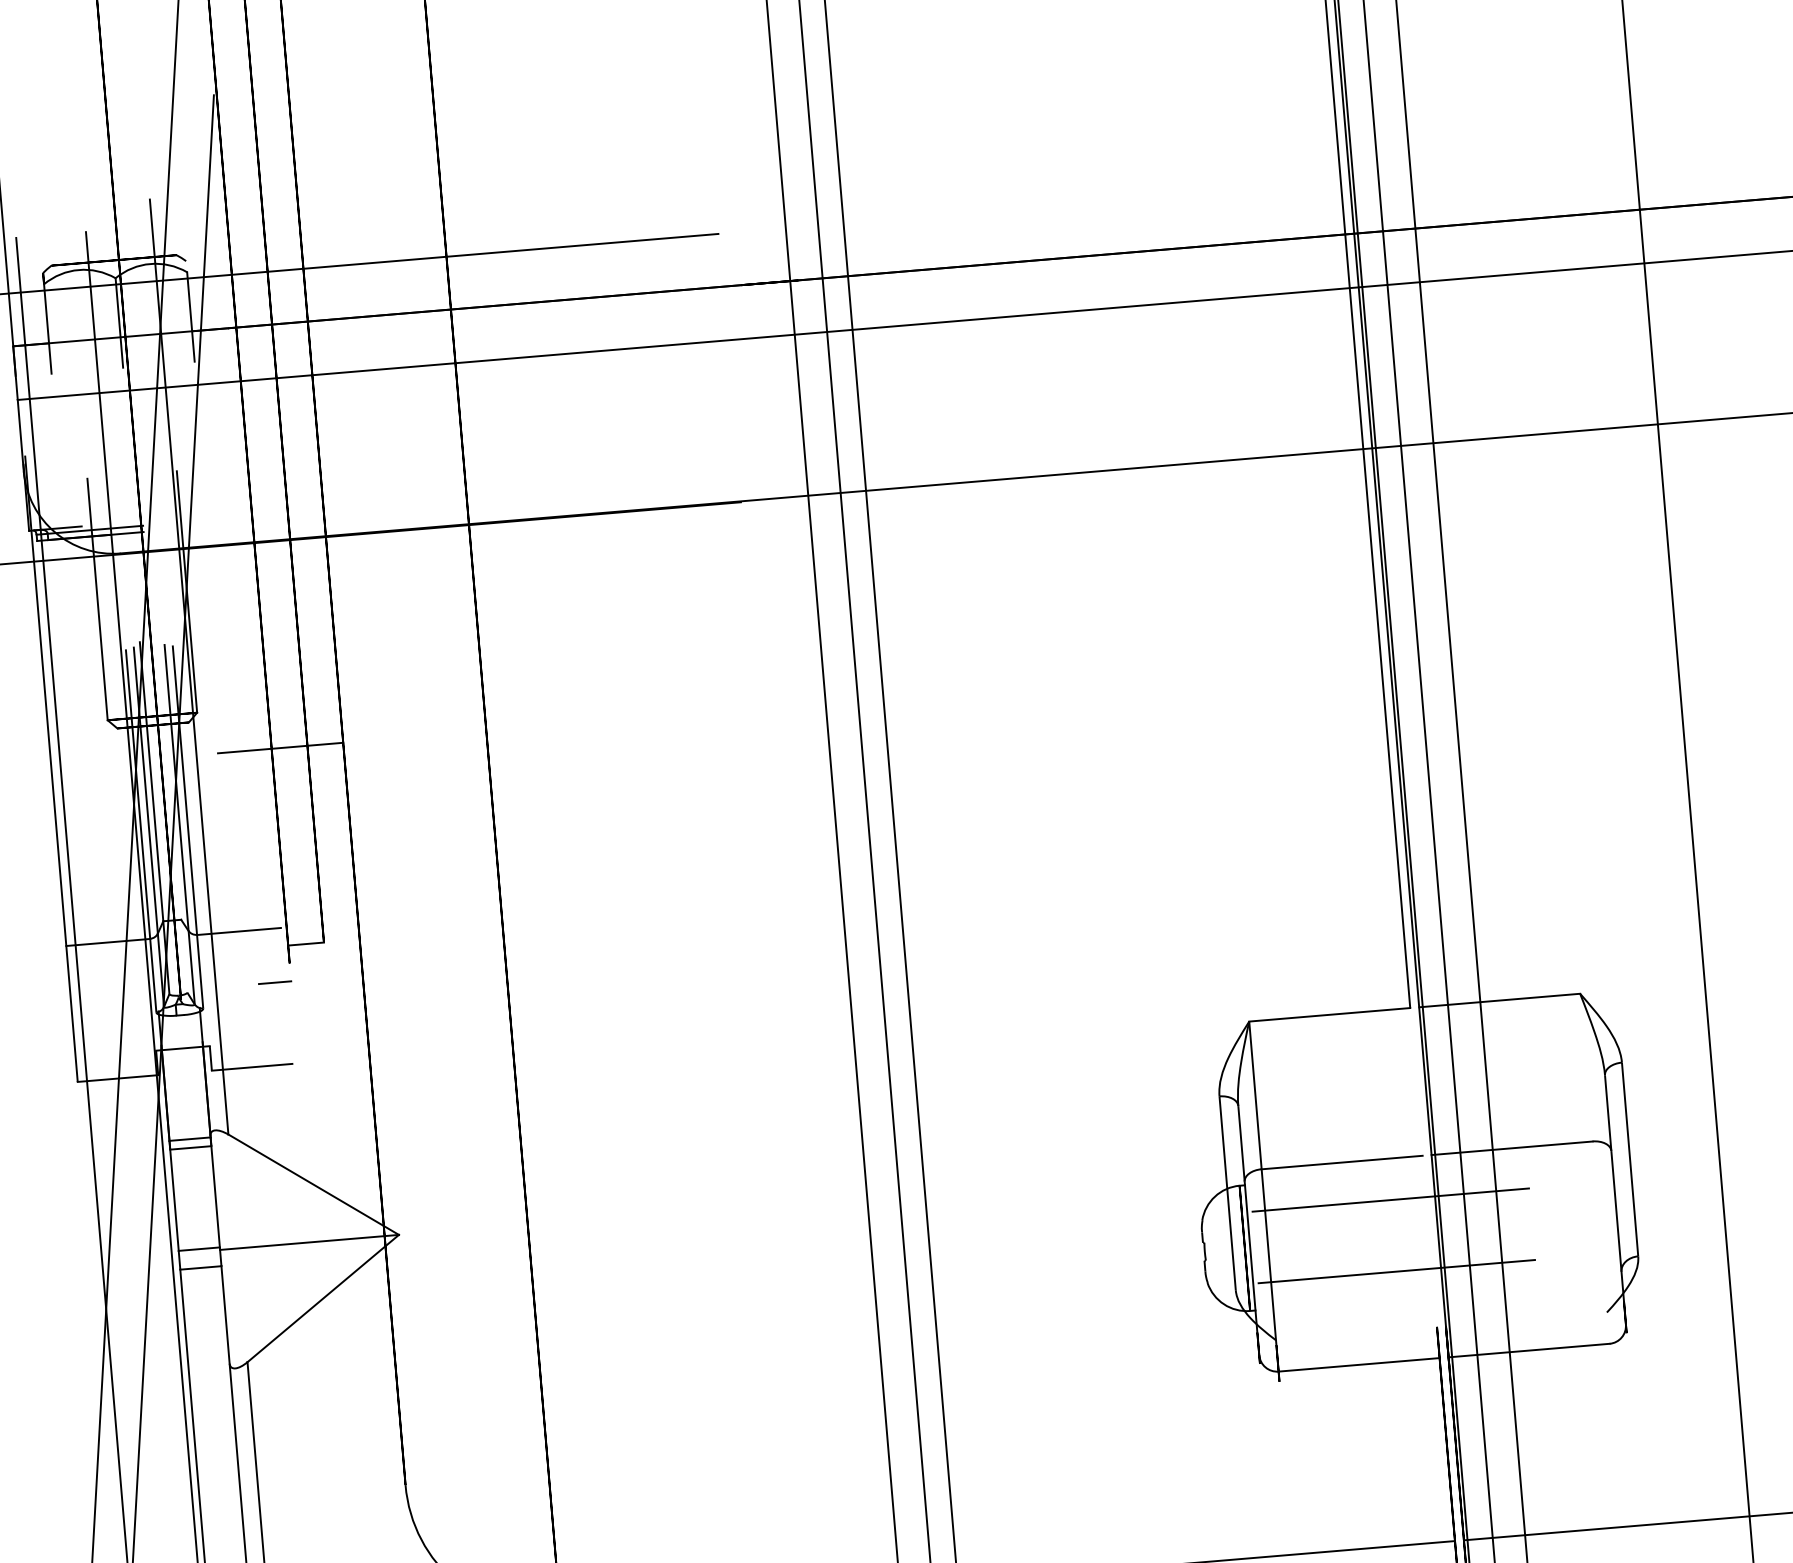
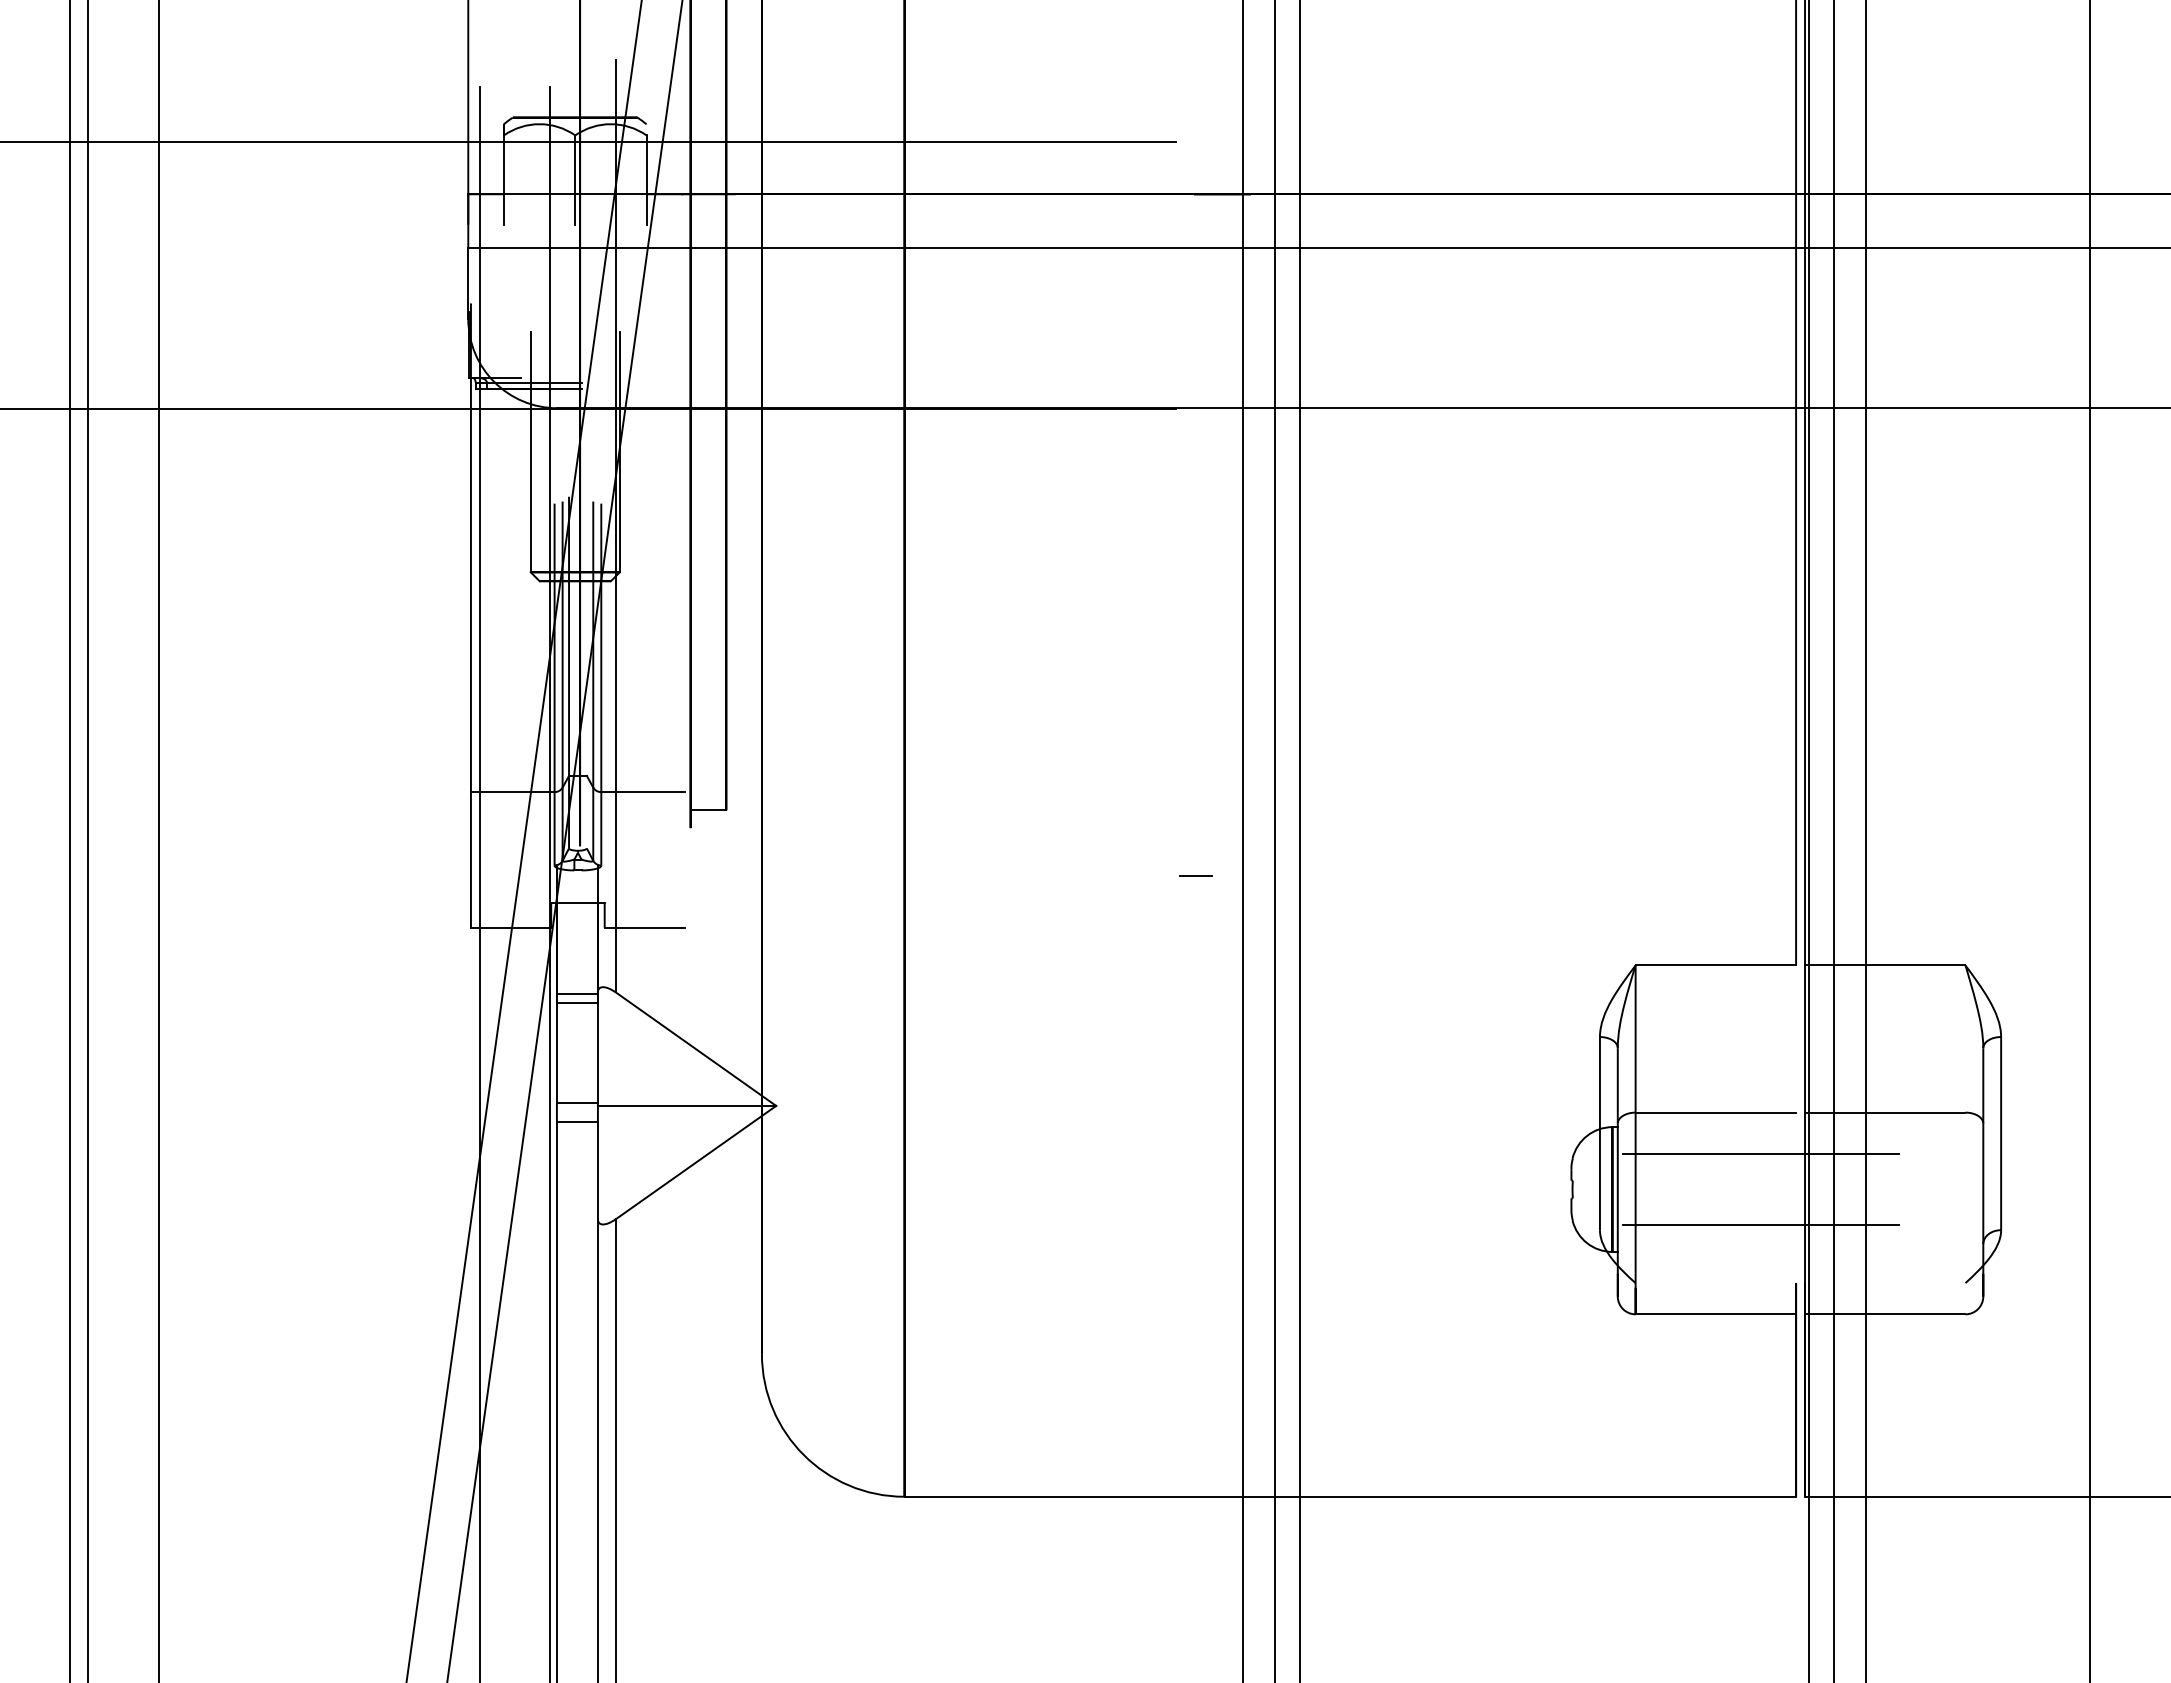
line: (280, 748) -> (699, 614), removed
line: (274, 982) -> (1195, 875), moved

